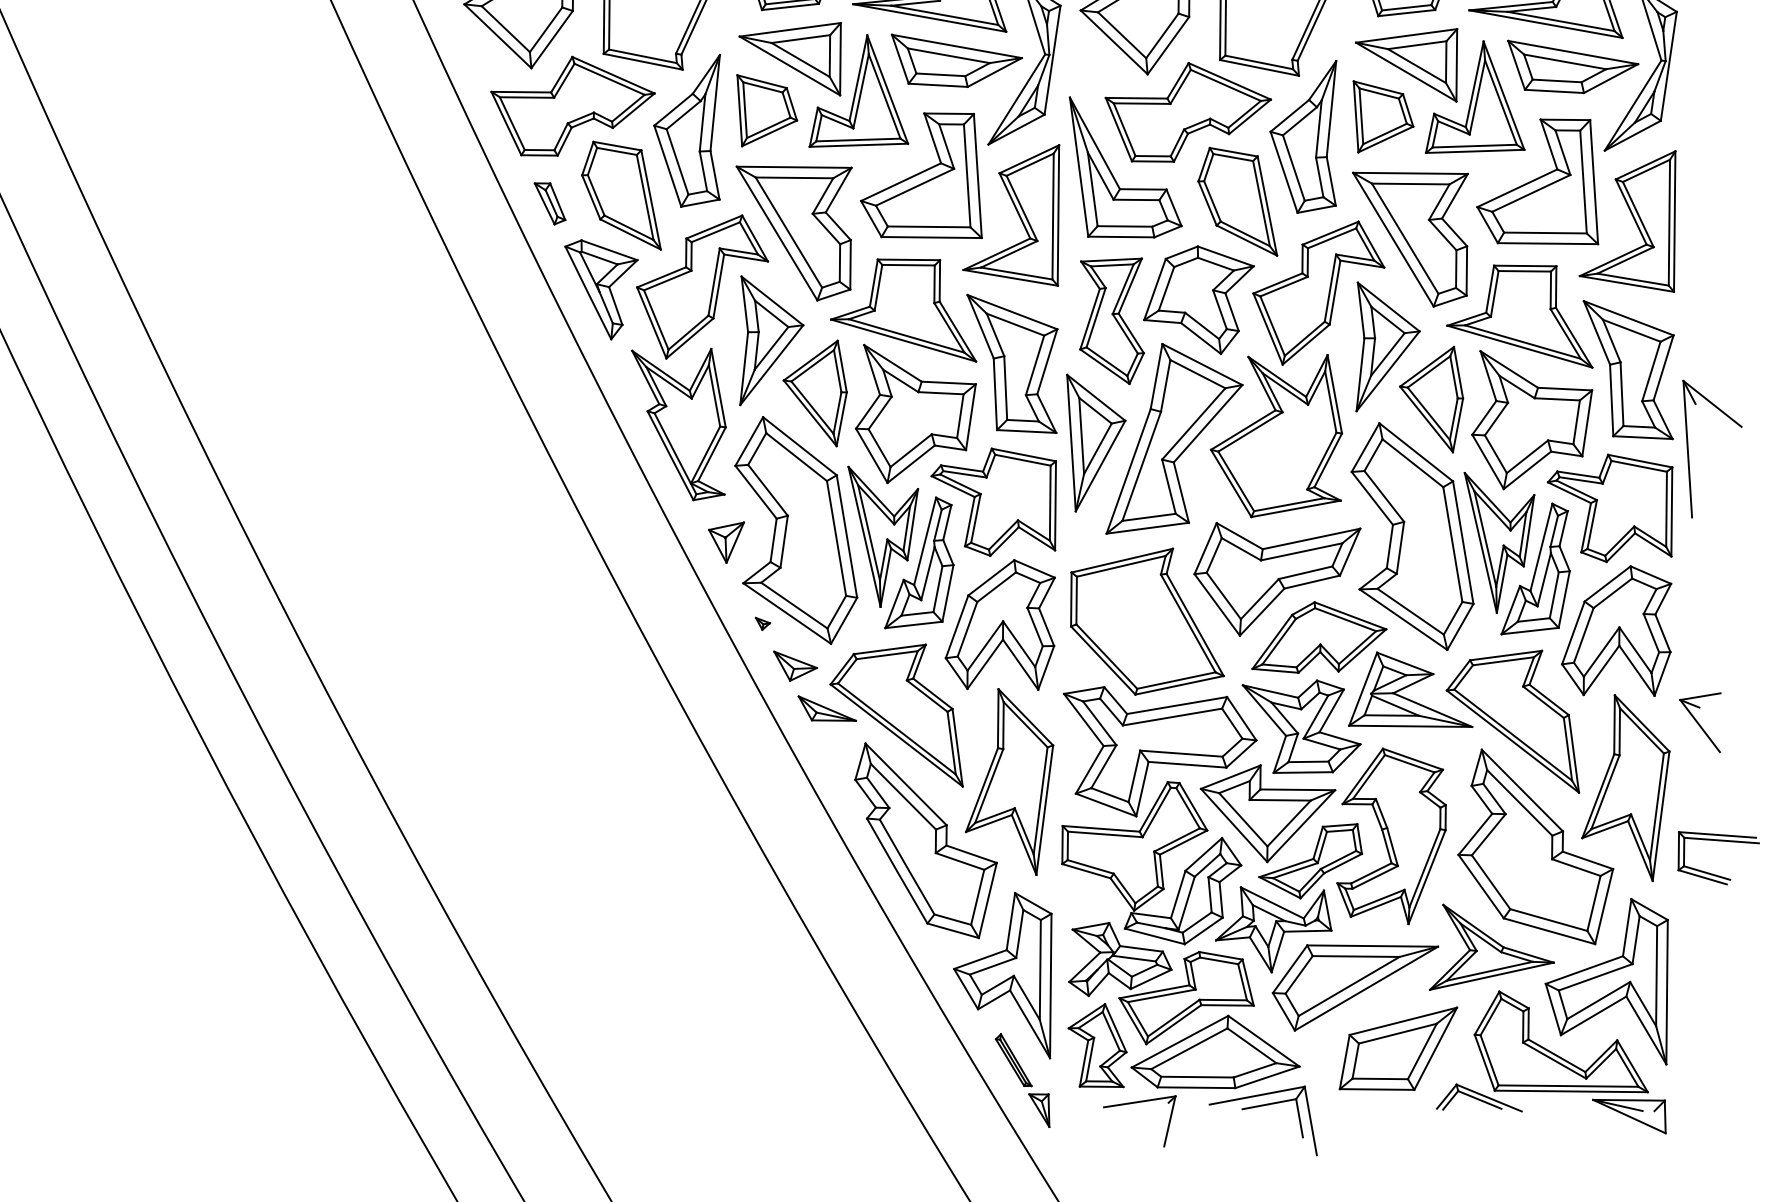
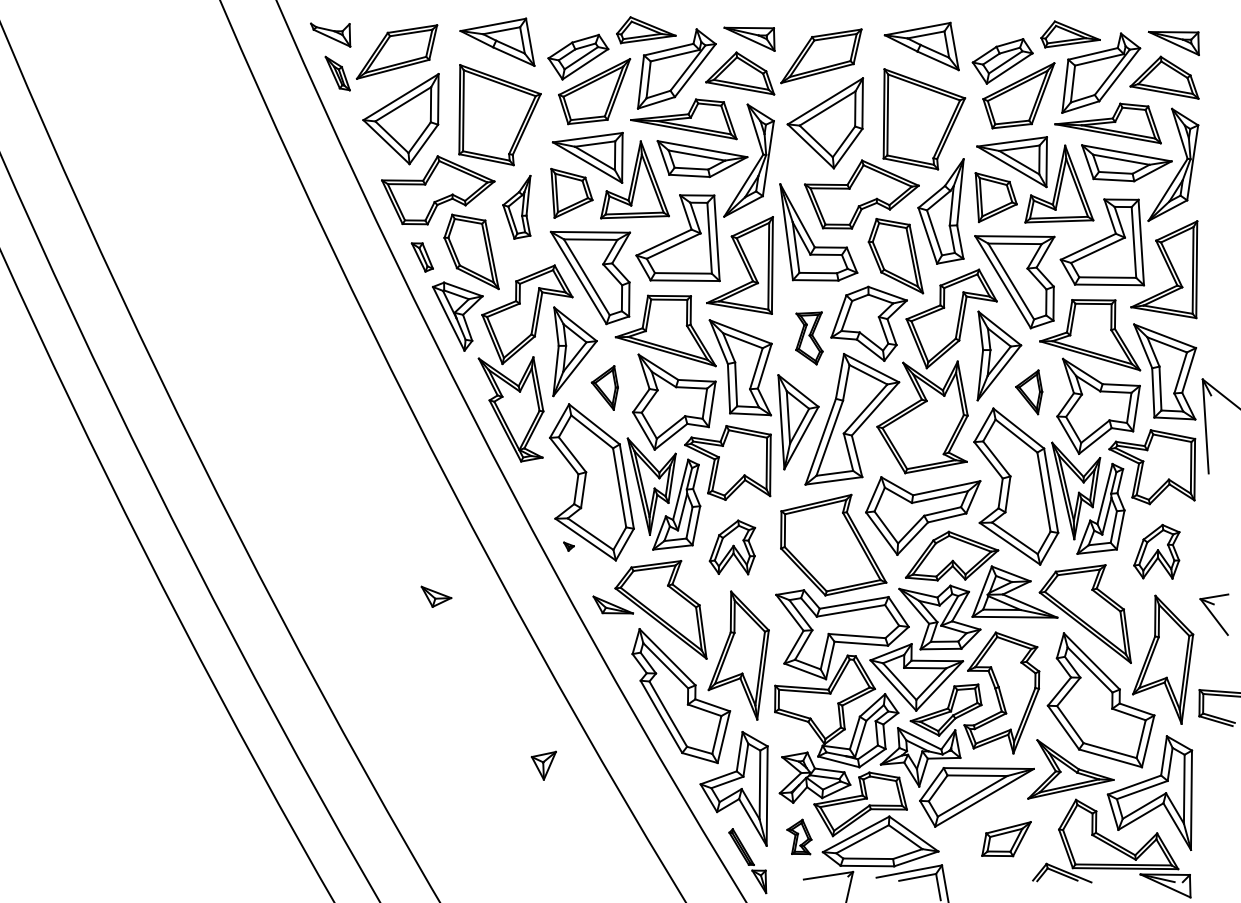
part: (686, 131) -> (516, 207), size x0.6
part: (1112, 321) -> (809, 338), size x0.6
part: (814, 392) -> (604, 387), size x0.6
part: (1430, 399) -> (1028, 392), size x0.6
part: (725, 542) -> (543, 765), moved
part: (1000, 625) -> (732, 547), size x0.6
part: (1616, 630) -> (1156, 551), size x0.6
part: (795, 665) -> (436, 596), moved
part: (1097, 1044) -> (799, 836), size x0.6
part: (1398, 1047) -> (1006, 838), size x0.6

